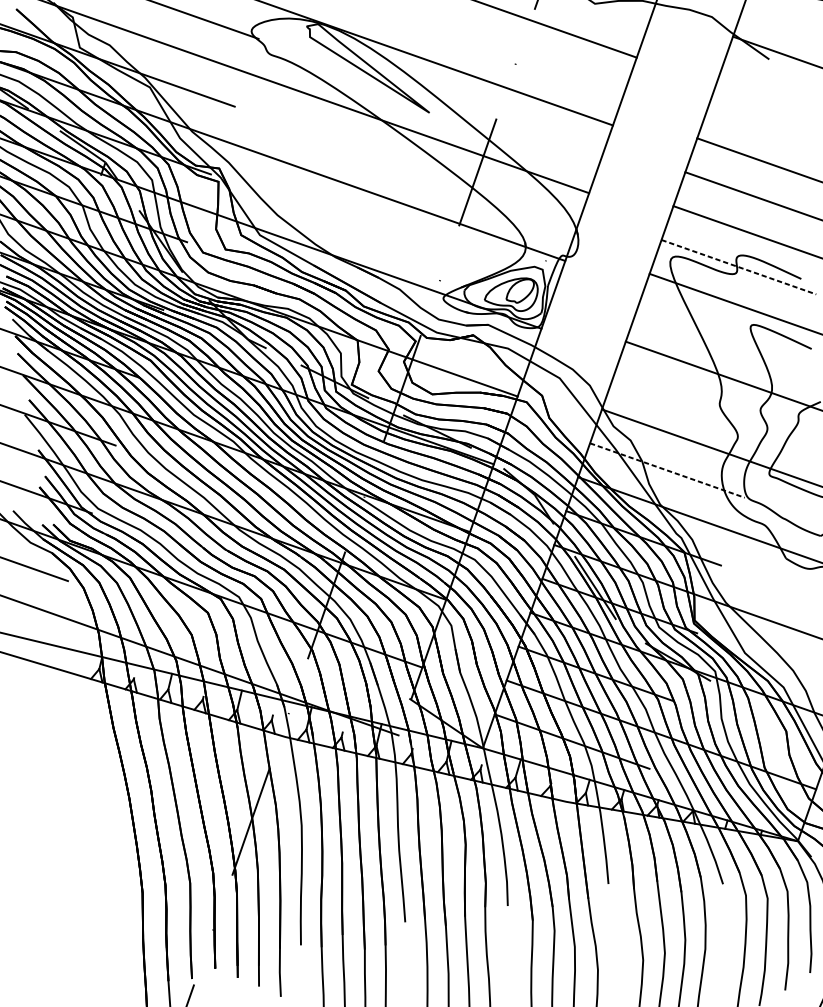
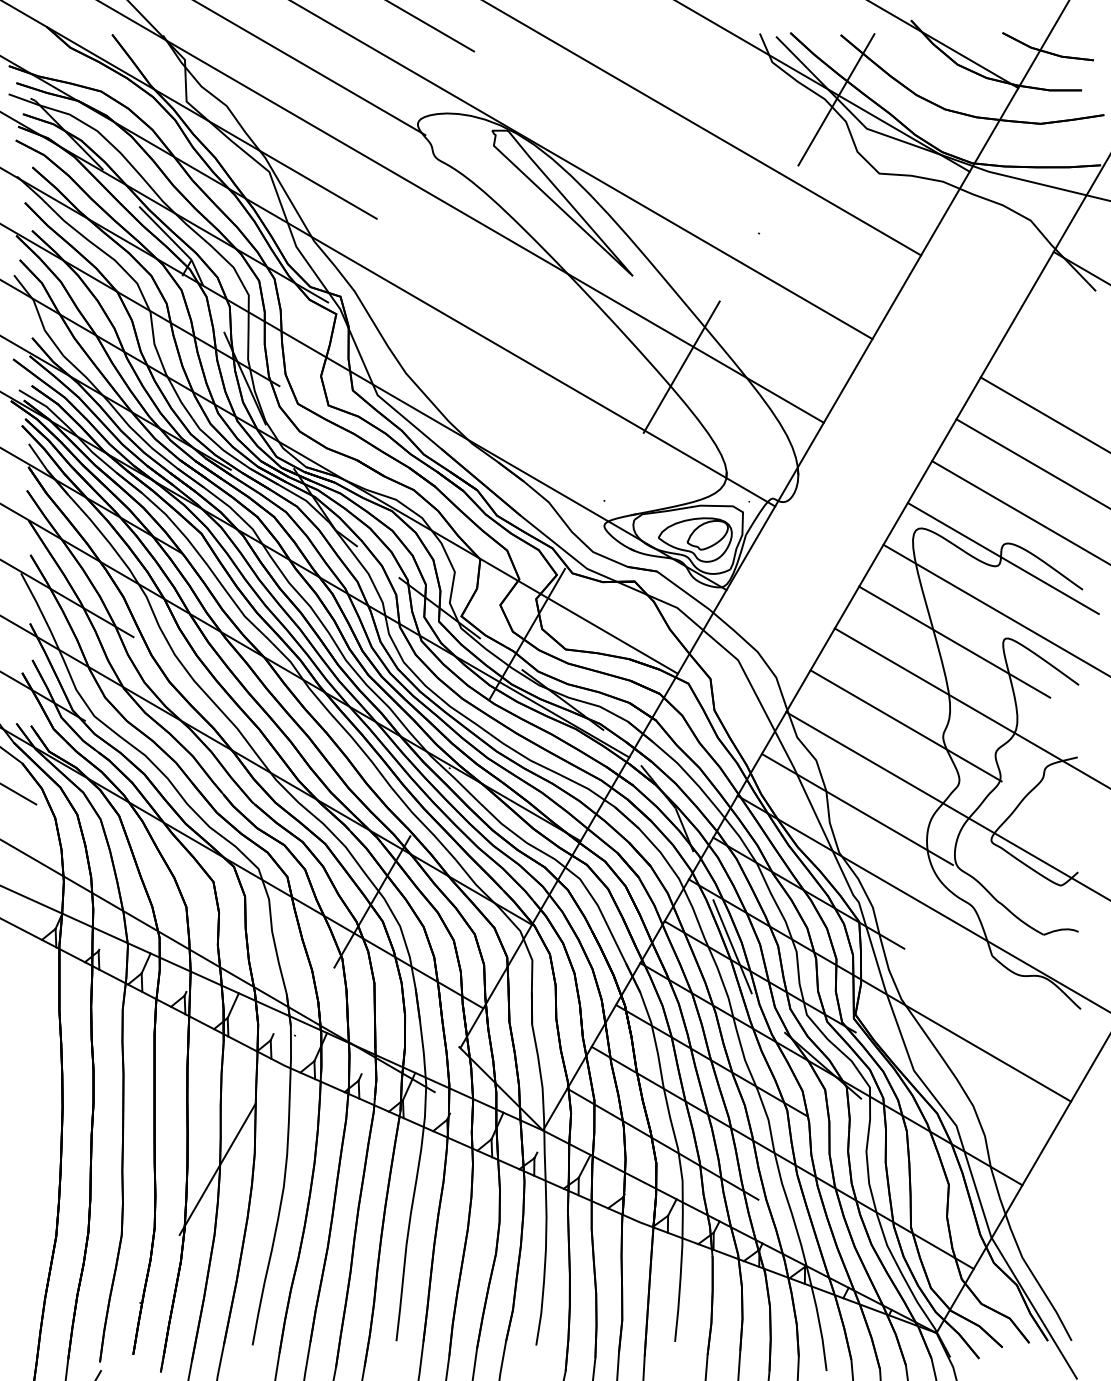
line: (739, 267) -> (1003, 558), dashed -> solid
line: (714, 334) -> (954, 641), added
line: (690, 402) -> (905, 725), added
line: (667, 470) -> (857, 809), dashed -> solid

